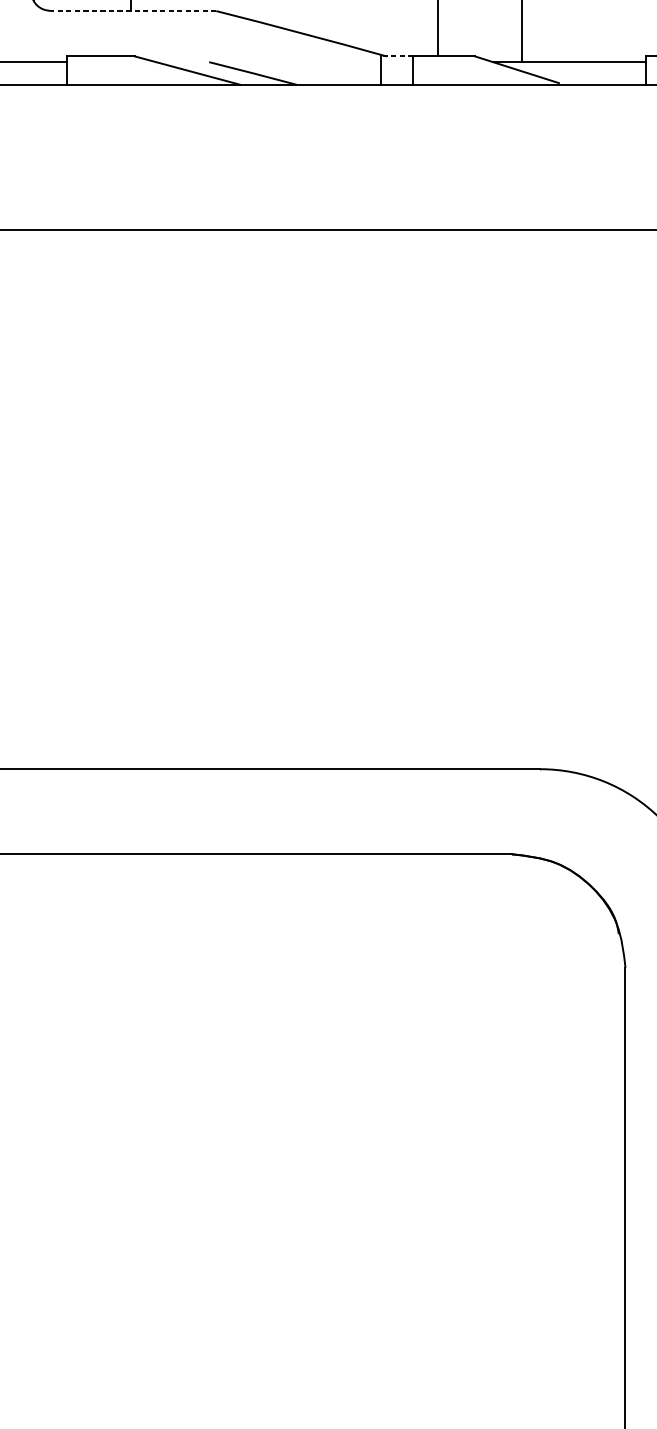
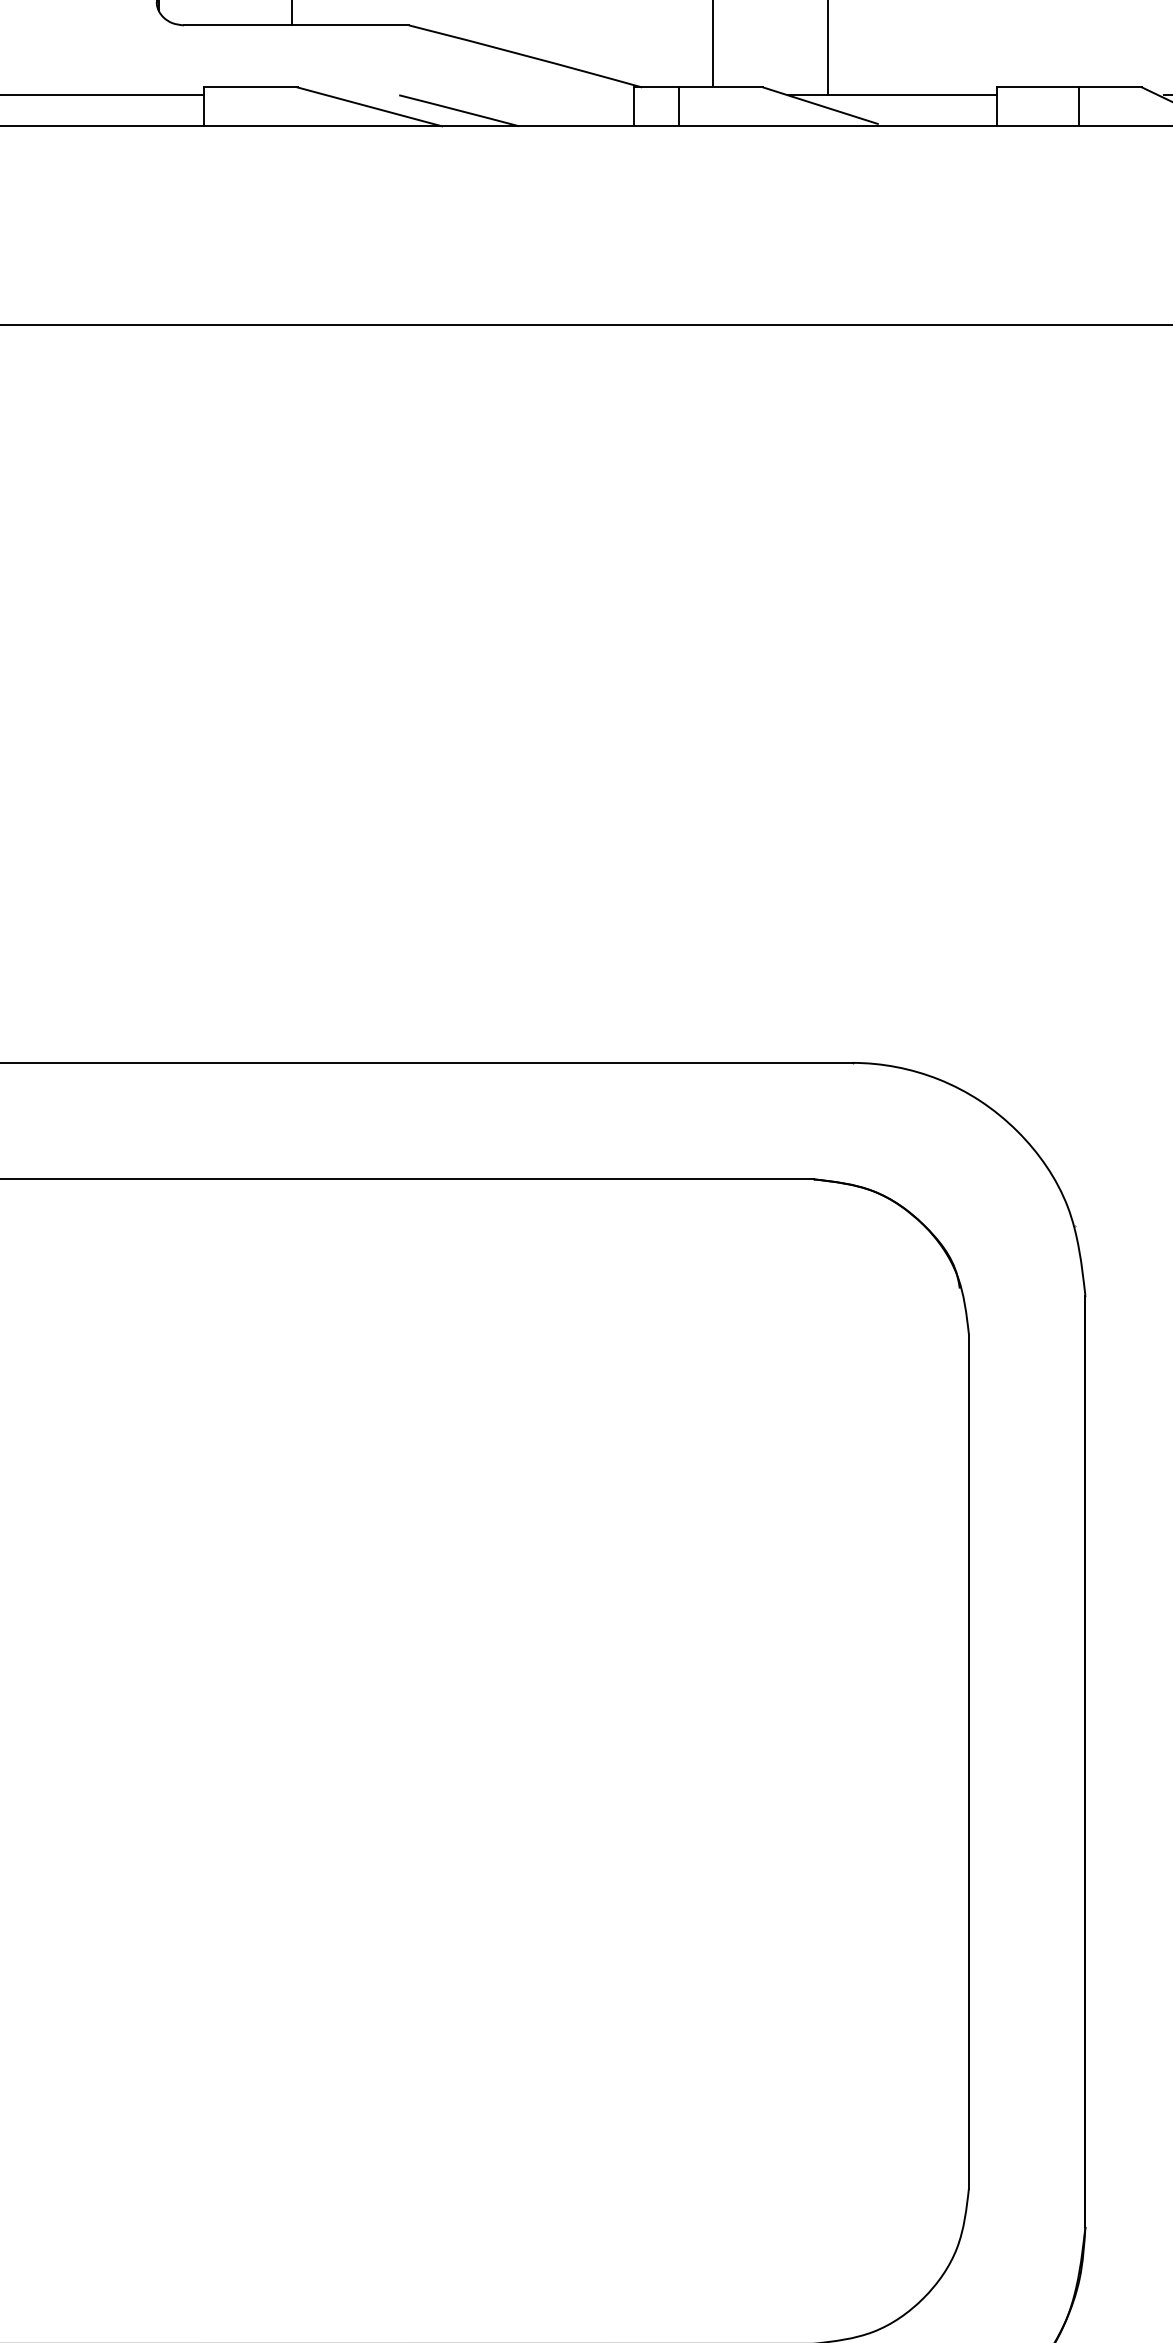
line: (134, 11) -> (296, 25), dashed -> solid
line: (396, 56) -> (655, 87), dashed -> solid

